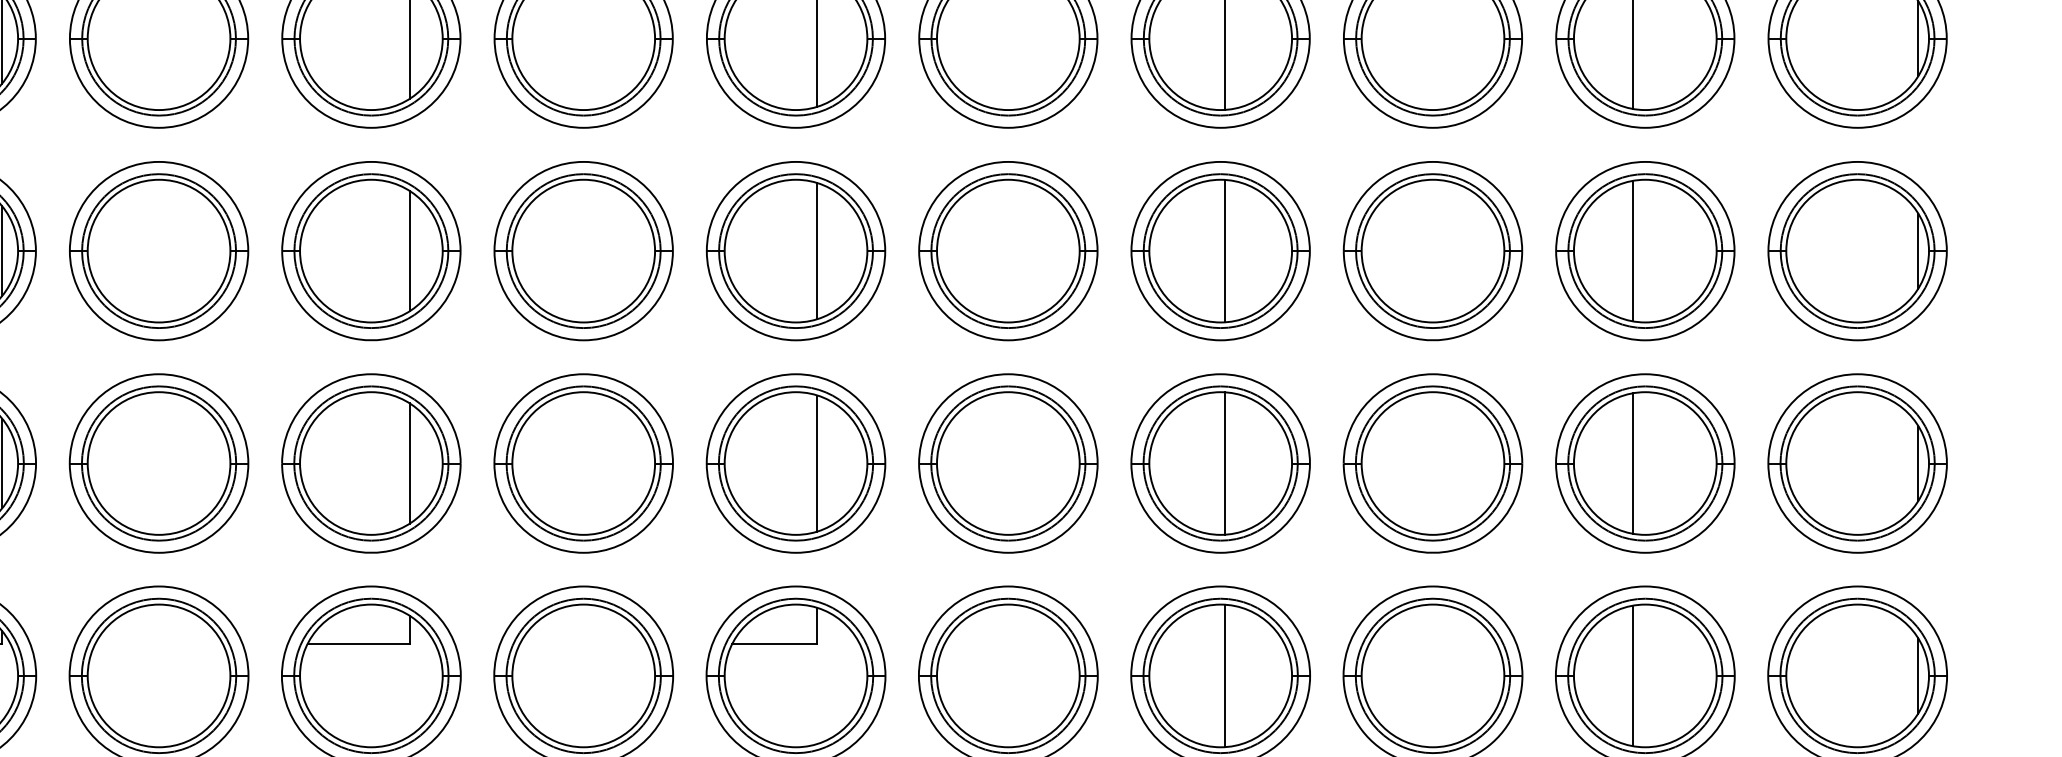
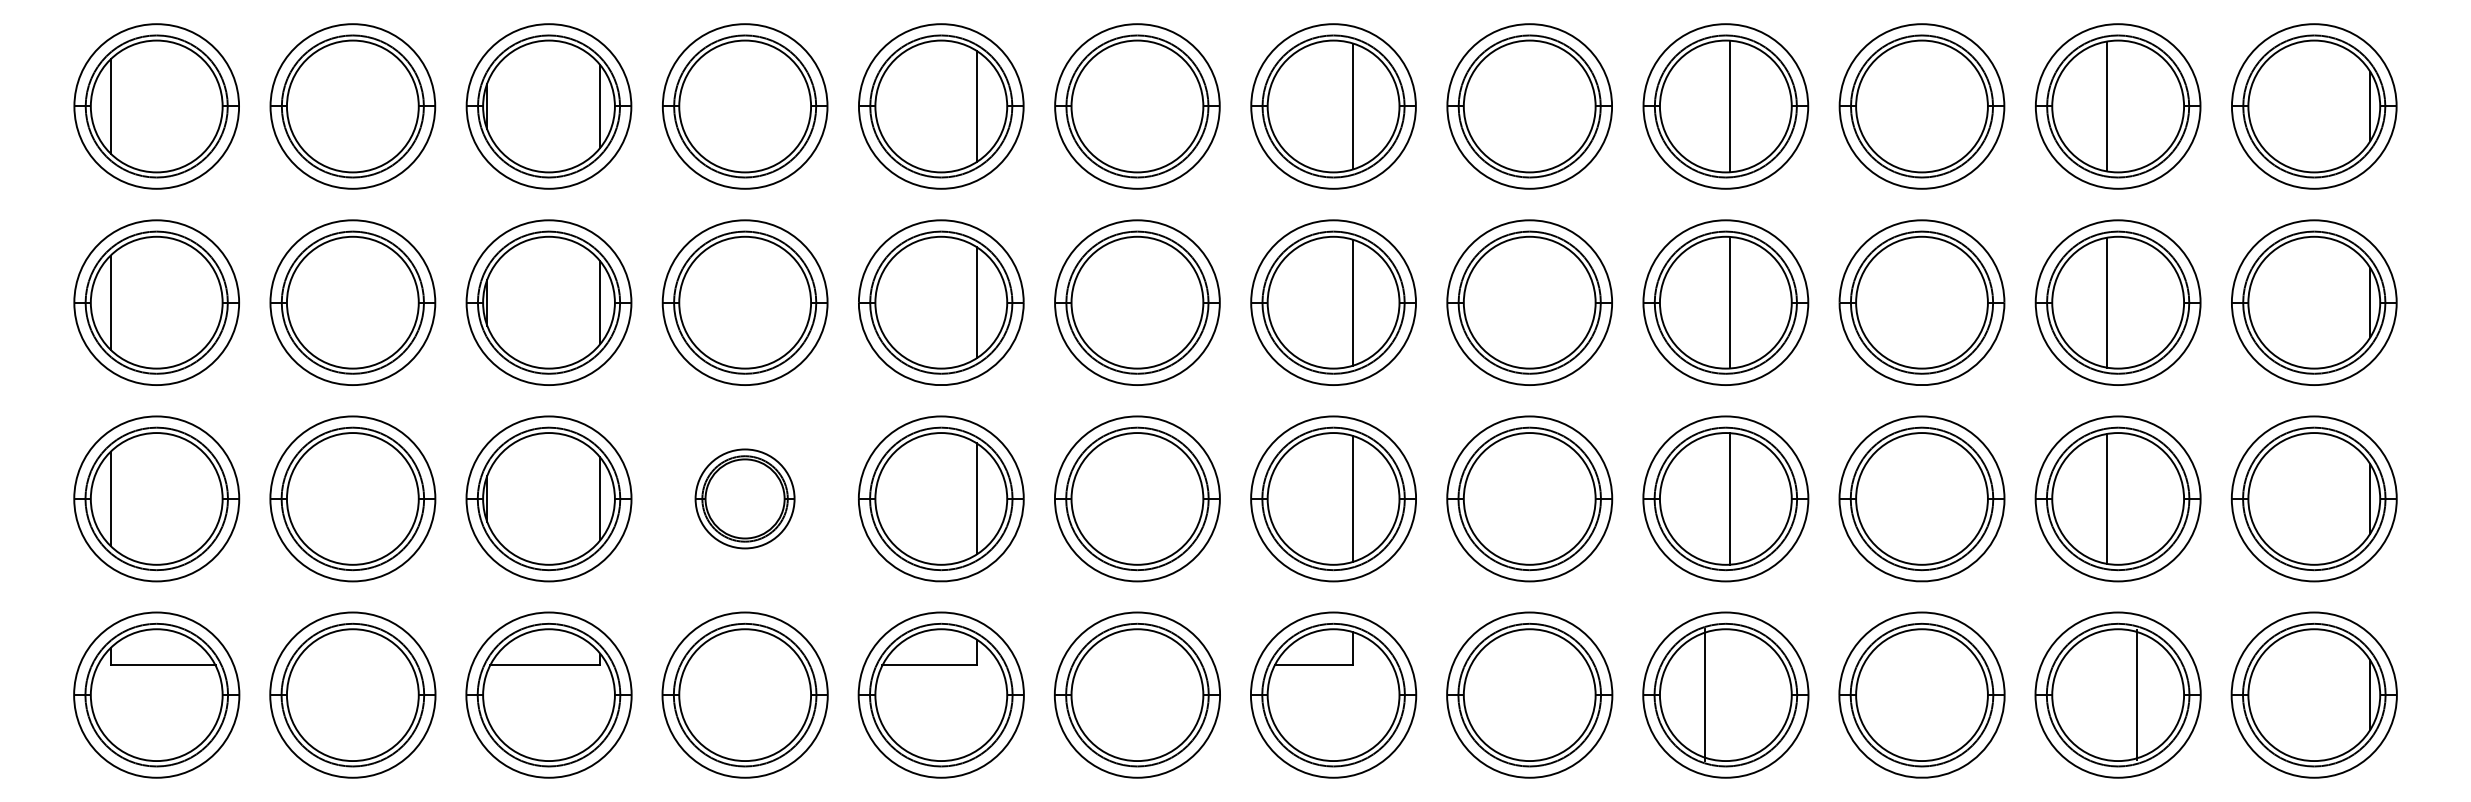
part: (158, 463) -> (744, 498), size x0.6
line: (1225, 675) -> (1705, 694), moved
line: (1632, 676) -> (2136, 695), moved

